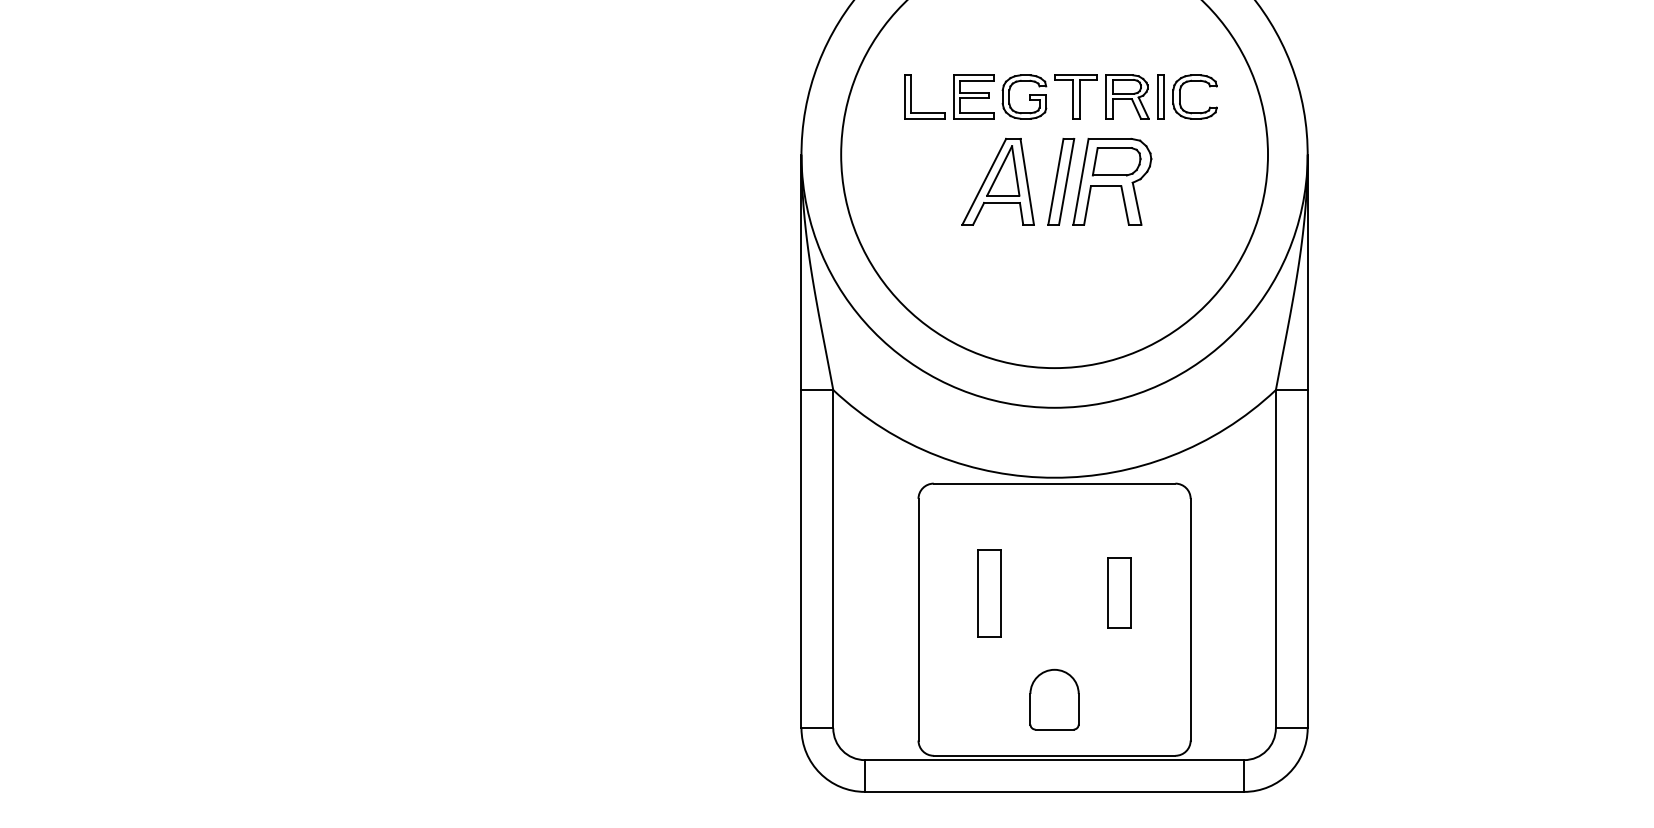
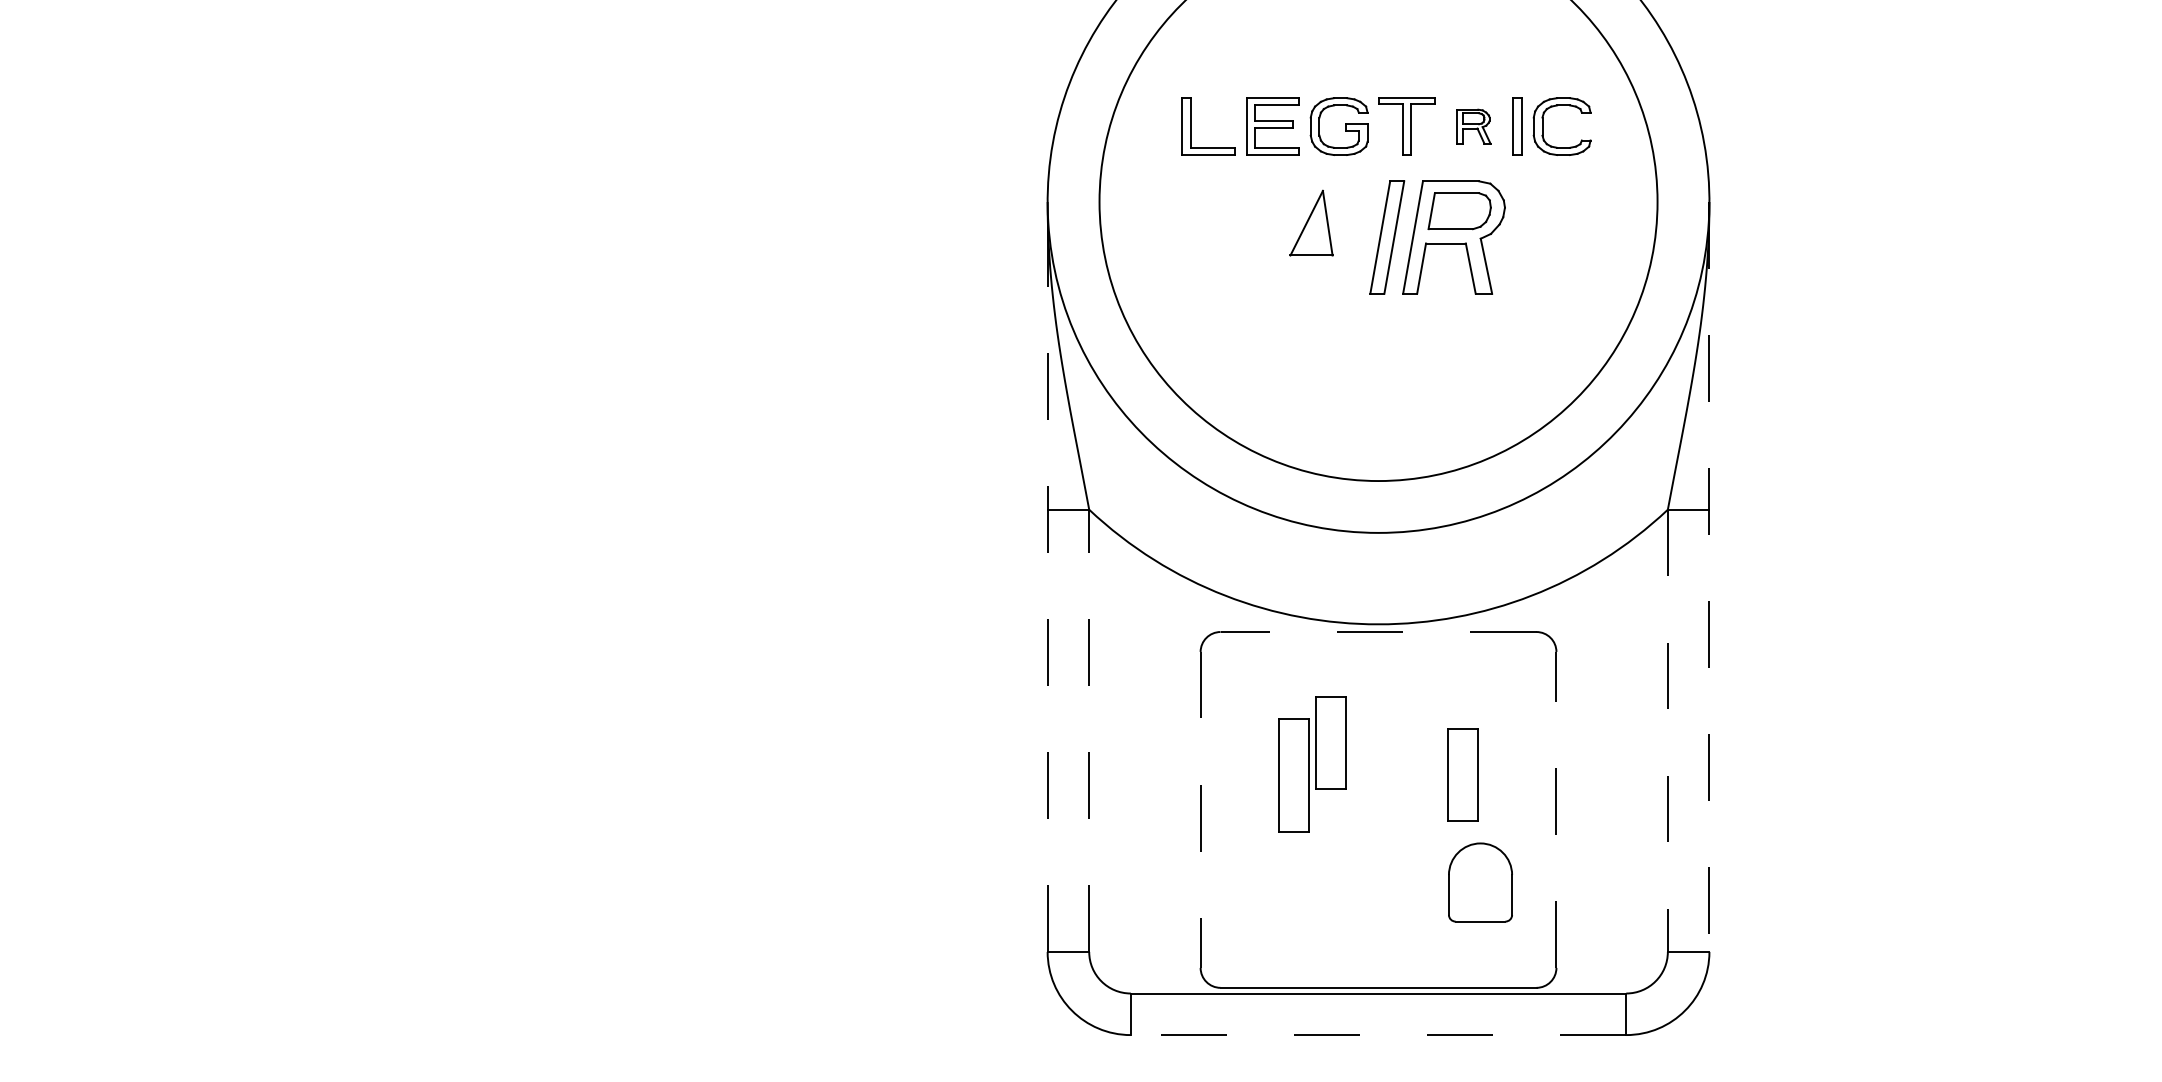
part: (1127, 96) -> (1473, 126), size x0.6
part: (997, 181) -> (1304, 237), removed
line: (801, 441) -> (1047, 576), solid -> dashed
line: (1307, 441) -> (1709, 576), solid -> dashed
line: (1054, 483) -> (1378, 632), solid -> dashed
line: (833, 558) -> (1089, 730), solid -> dashed
line: (1275, 559) -> (1667, 731), solid -> dashed
part: (1017, 568) -> (1330, 742), added
line: (918, 619) -> (1200, 809), solid -> dashed
line: (1190, 619) -> (1556, 809), solid -> dashed
part: (1054, 699) -> (1480, 882), moved
line: (1054, 792) -> (1378, 1035), solid -> dashed

